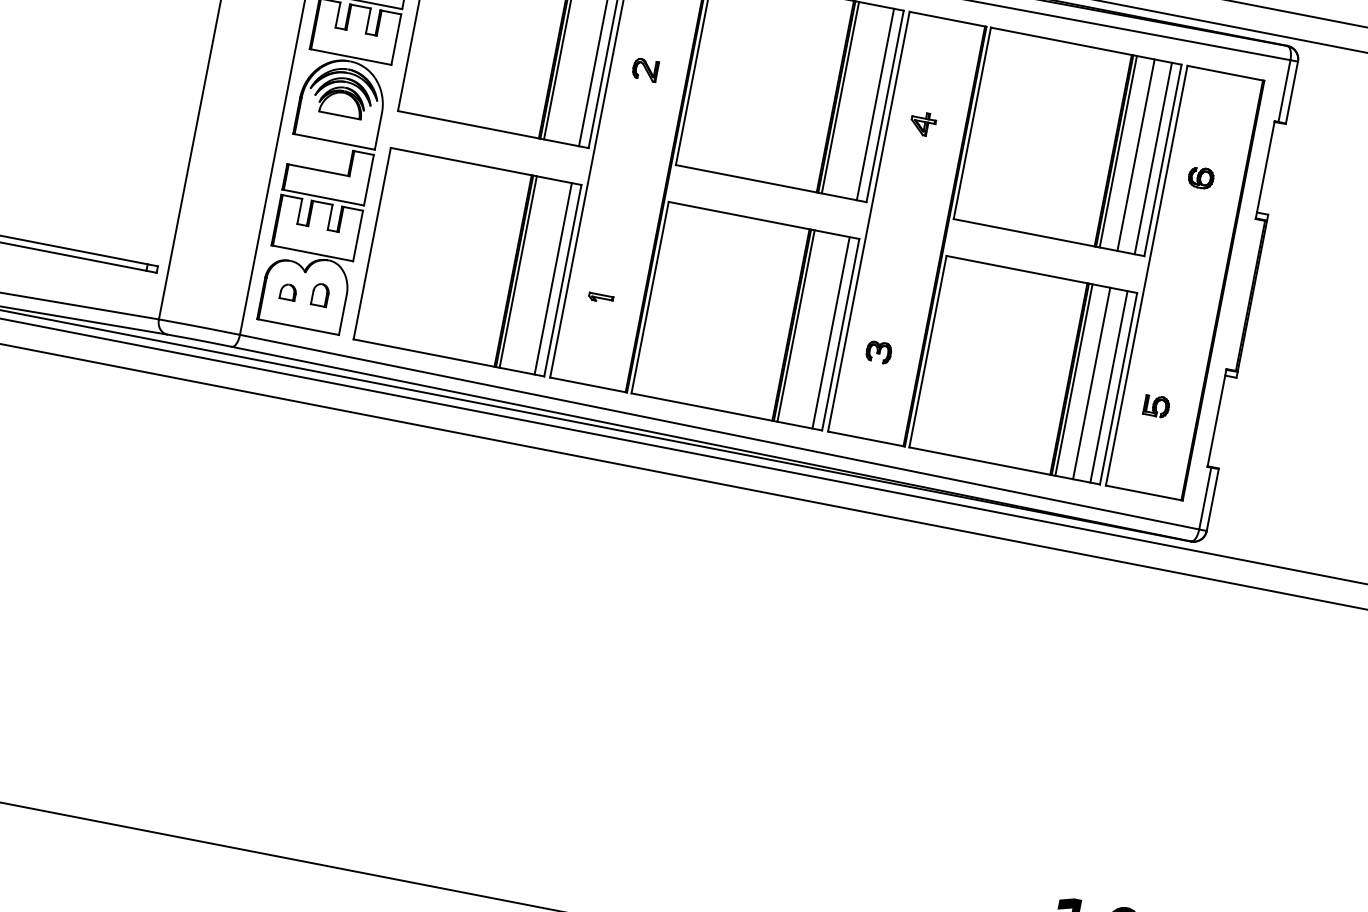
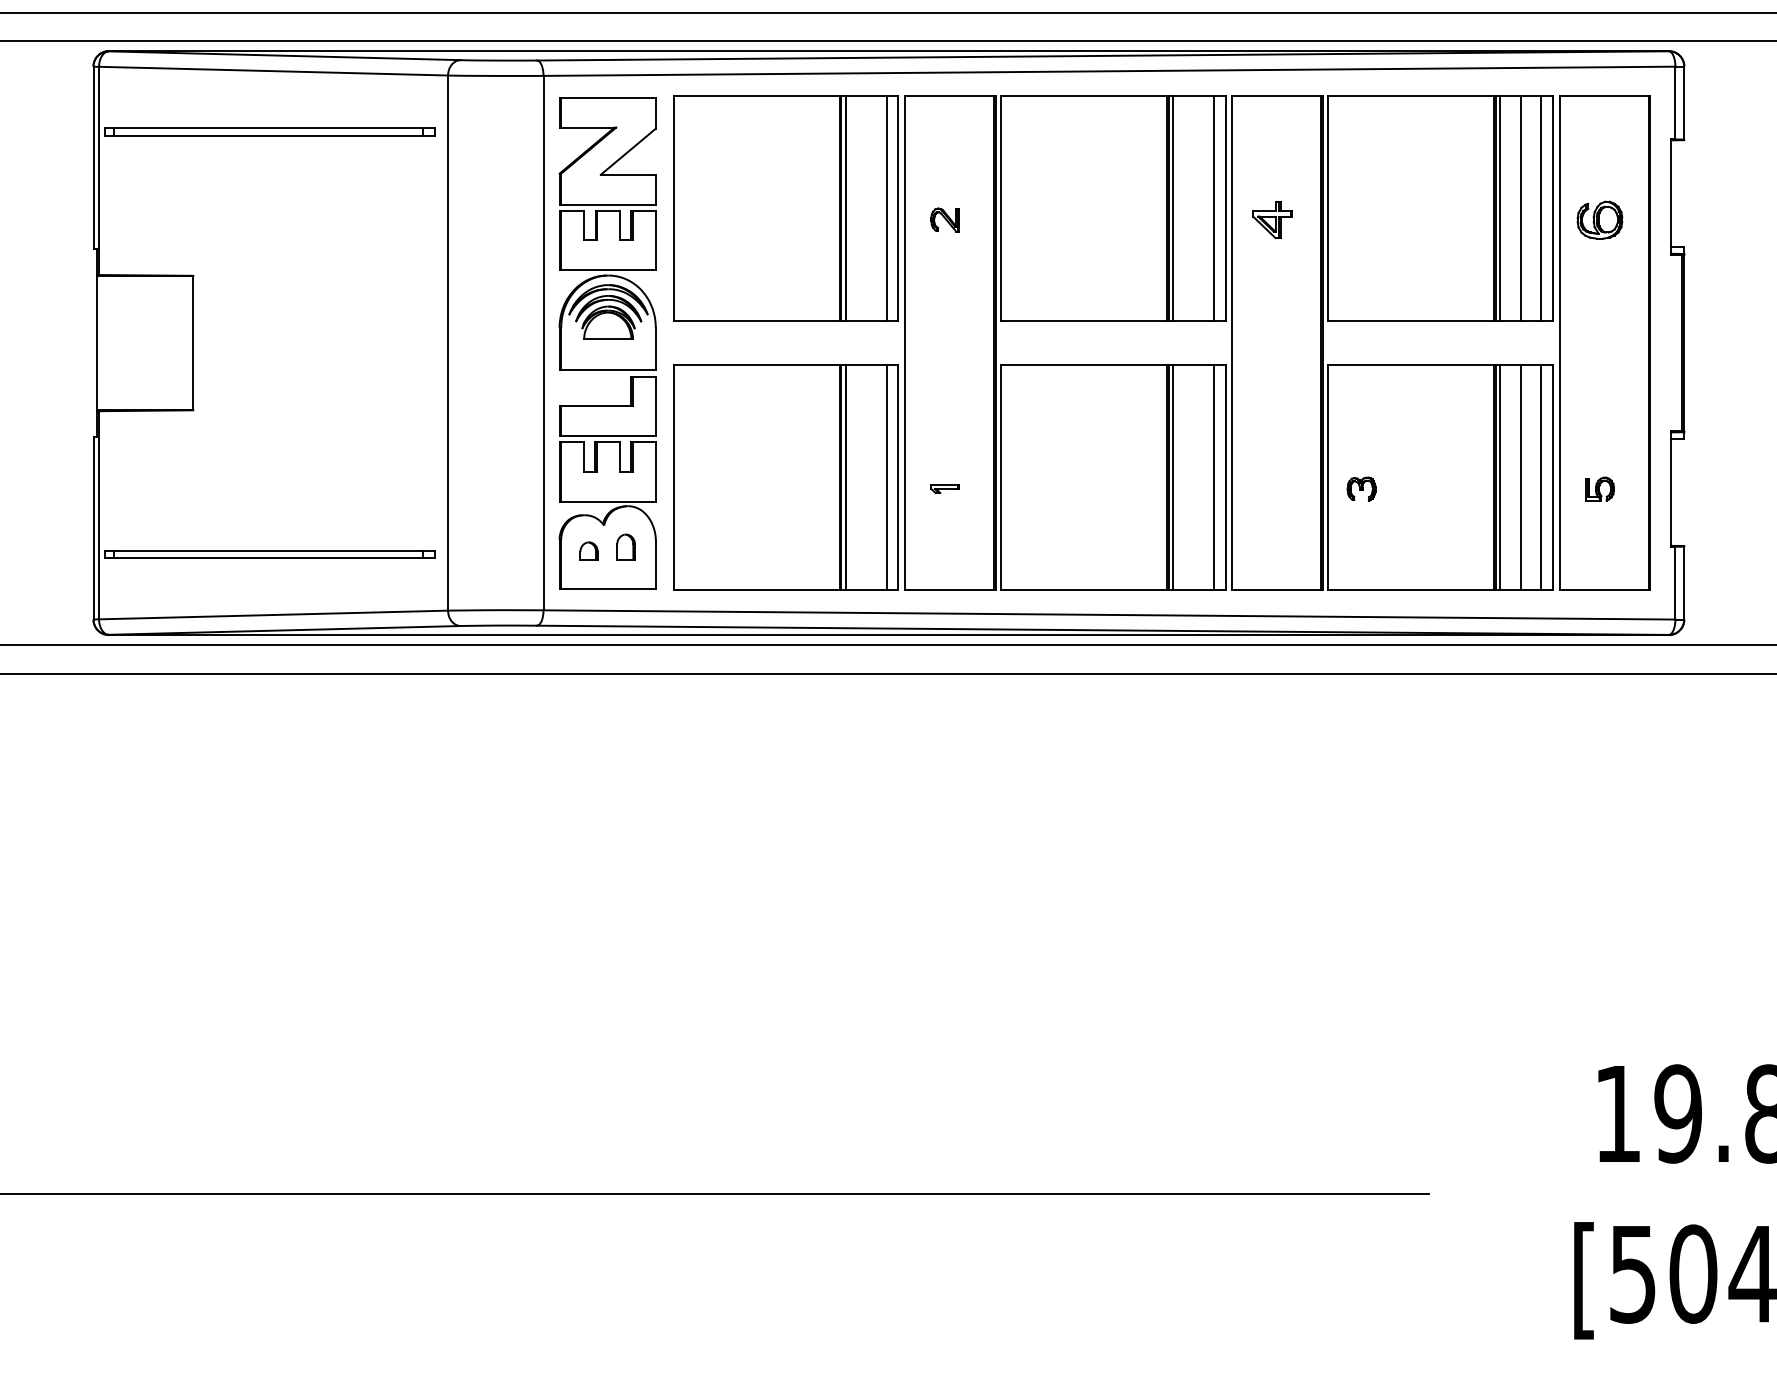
part: (923, 123) -> (1272, 219), size x1.4
part: (1200, 177) -> (1599, 219), size x1.6
part: (878, 351) -> (1361, 488), moved

